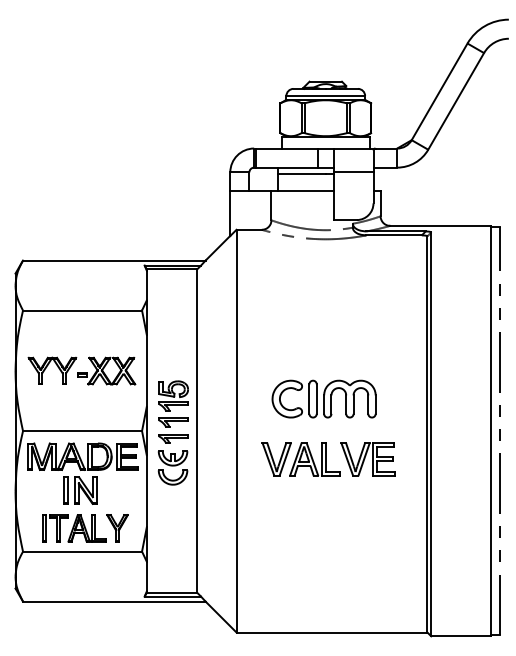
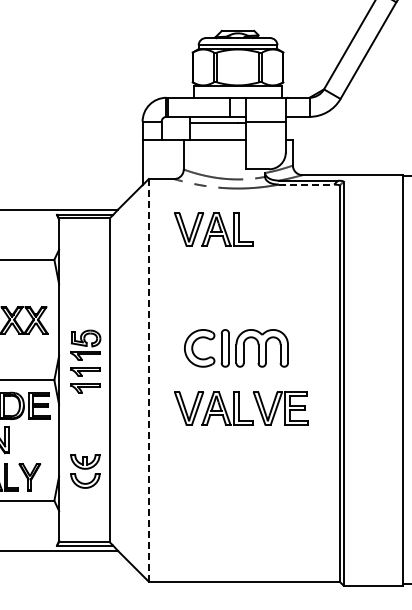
line: (394, 235) -> (306, 184), solid -> dashed
part: (300, 280) -> (212, 229), added
line: (236, 430) -> (148, 379), solid -> dashed
part: (172, 467) -> (84, 470), moved

